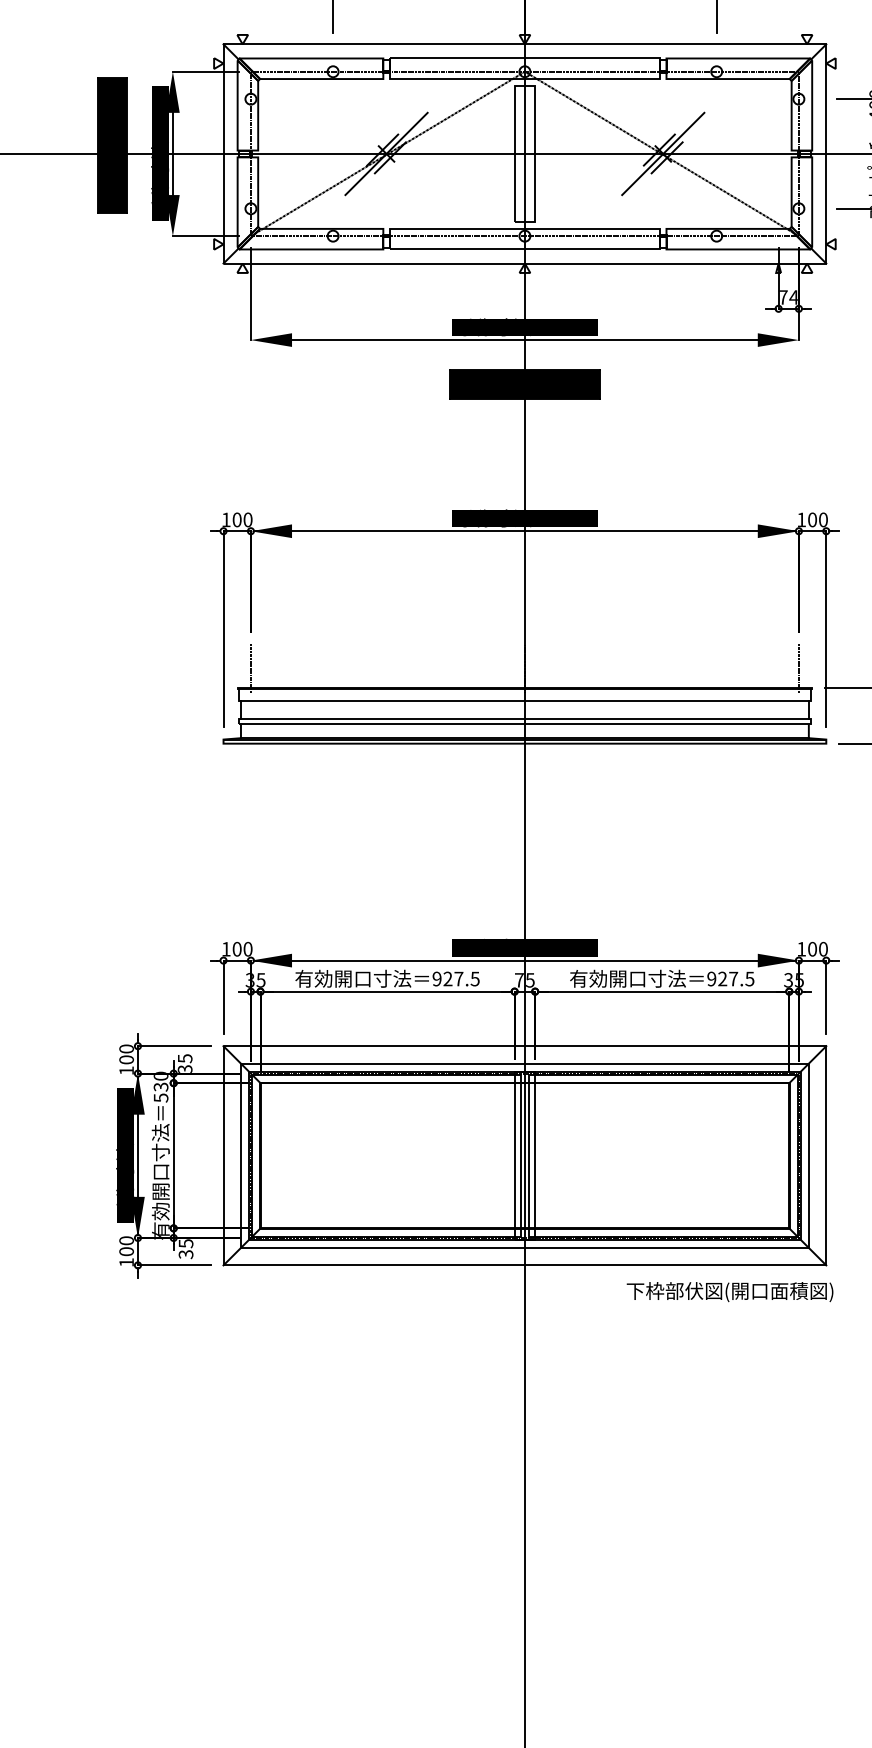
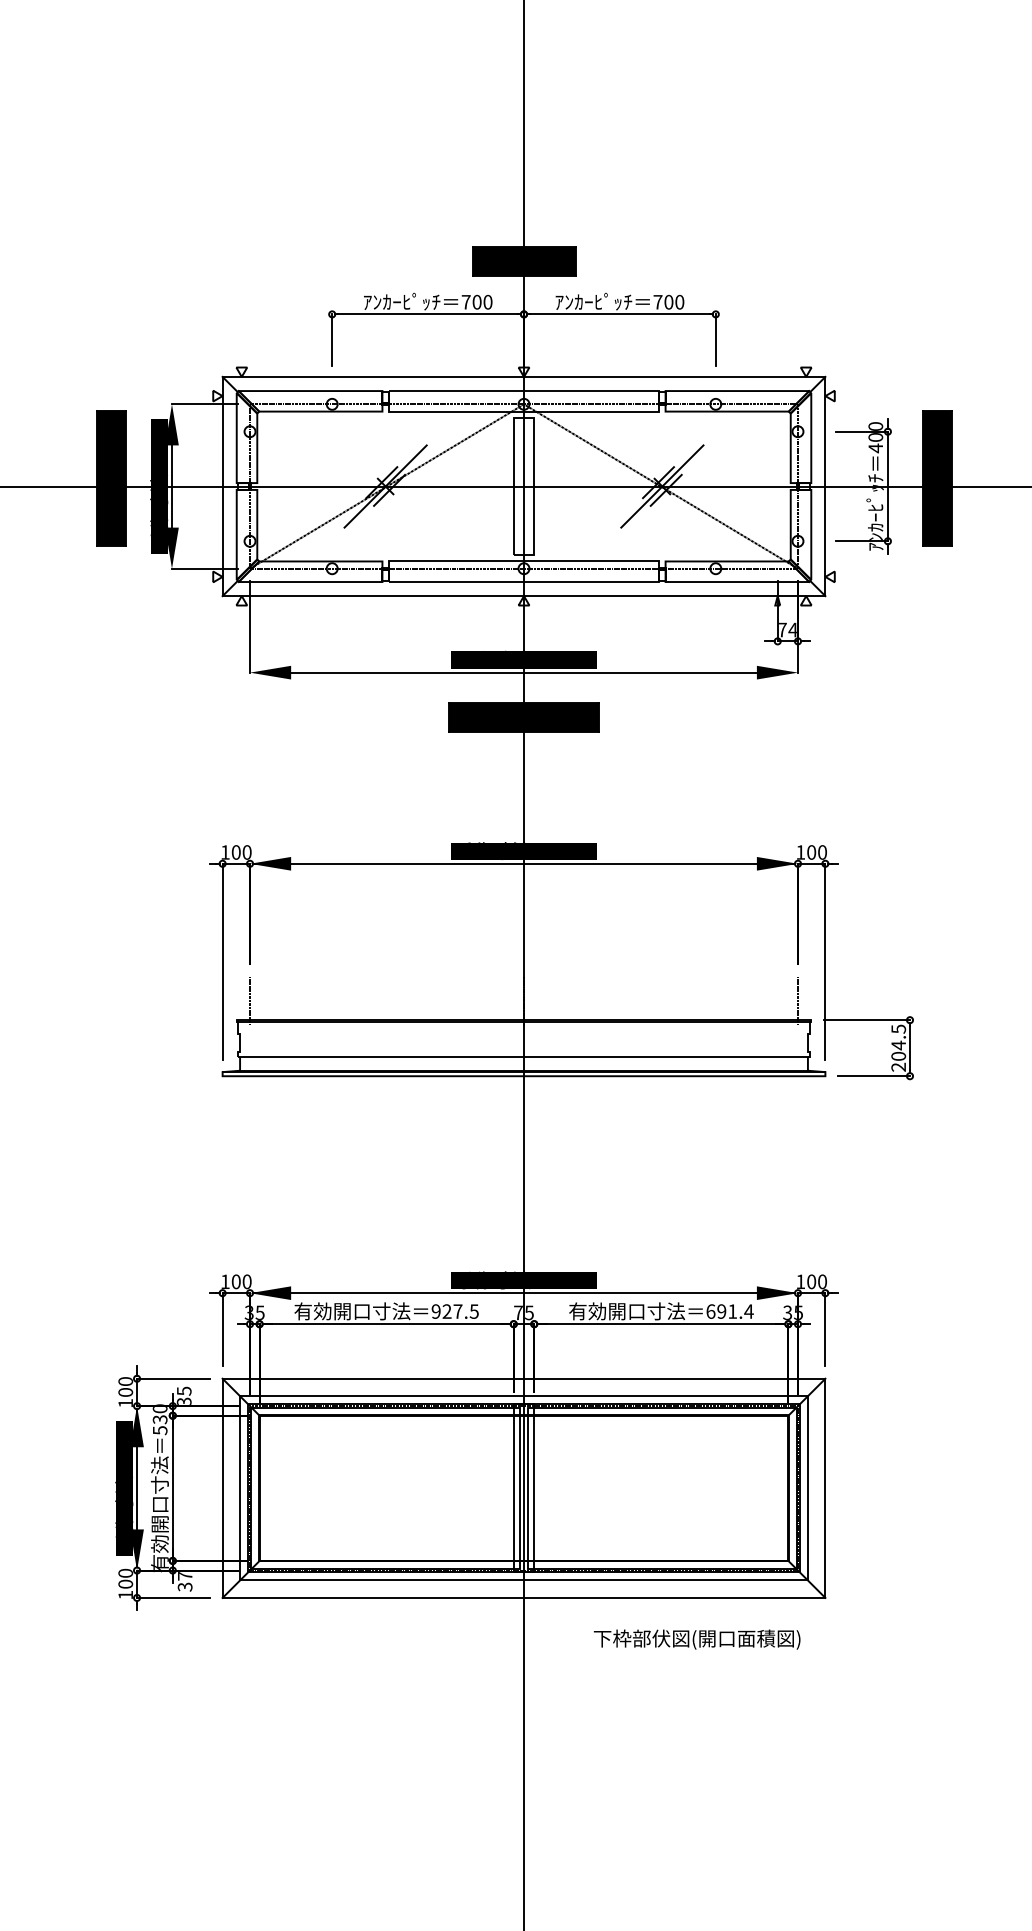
line: (524, 700) -> (523, 1033), removed
line: (524, 718) -> (523, 1051), removed
text: (730, 978) -> (729, 1311), 927.5 -> 691.4
text: (186, 1243) -> (185, 1576), 35 -> 37
text: (730, 1291) -> (697, 1639), moved

